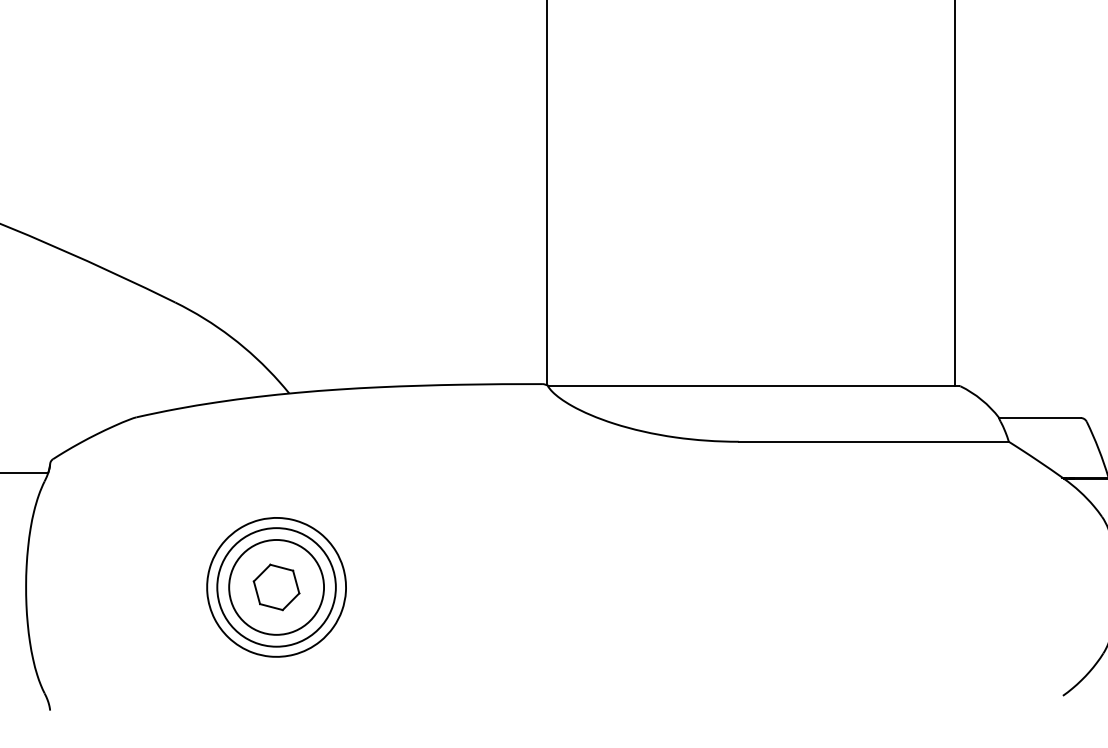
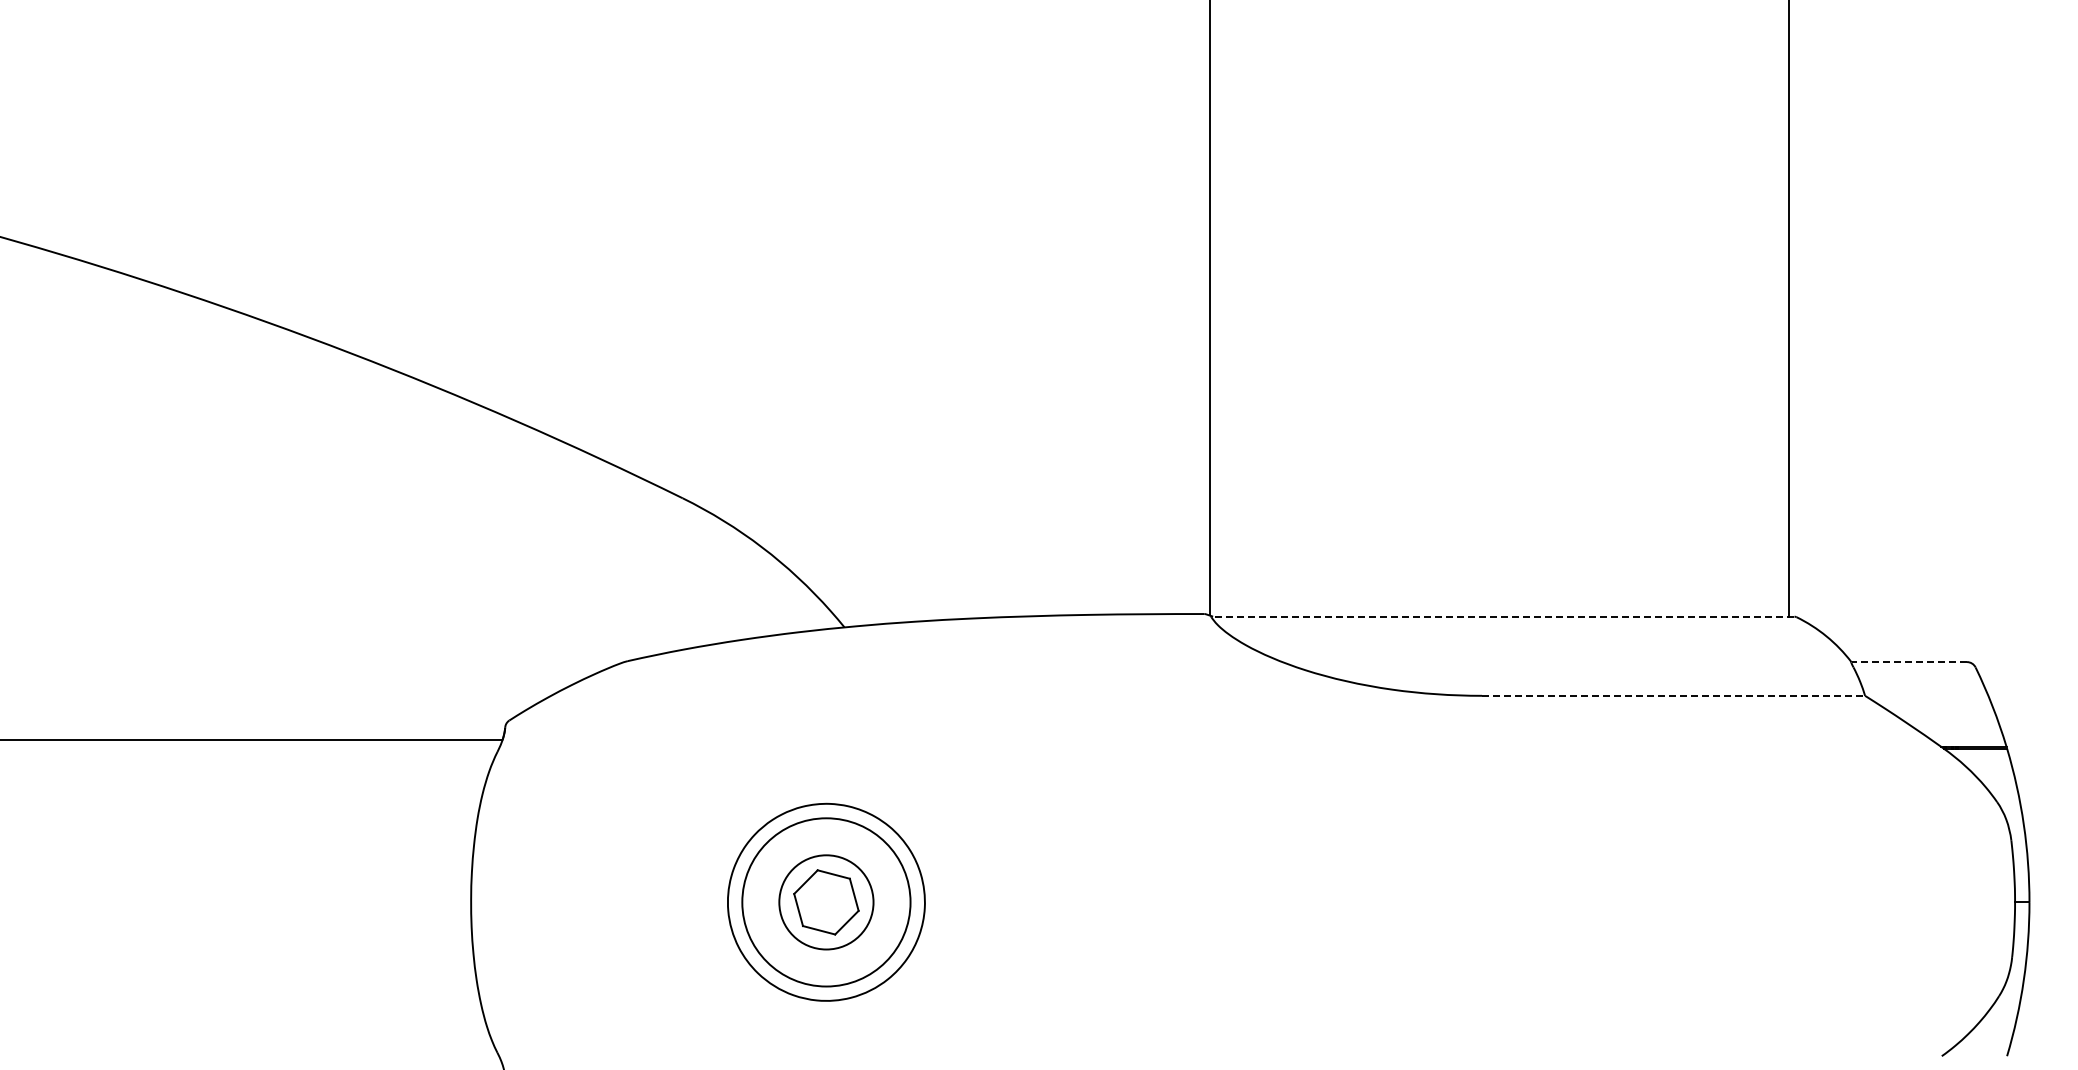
line: (753, 385) -> (1502, 616), solid -> dashed
line: (1040, 418) -> (1909, 662), solid -> dashed
line: (873, 441) -> (1673, 695), solid -> dashed
circle: (276, 587) -> (826, 902), size x0.7

